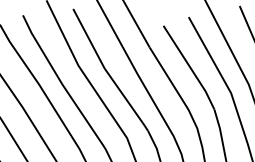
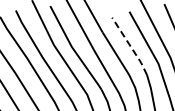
line: (190, 67) -> (130, 46), solid -> dashed

